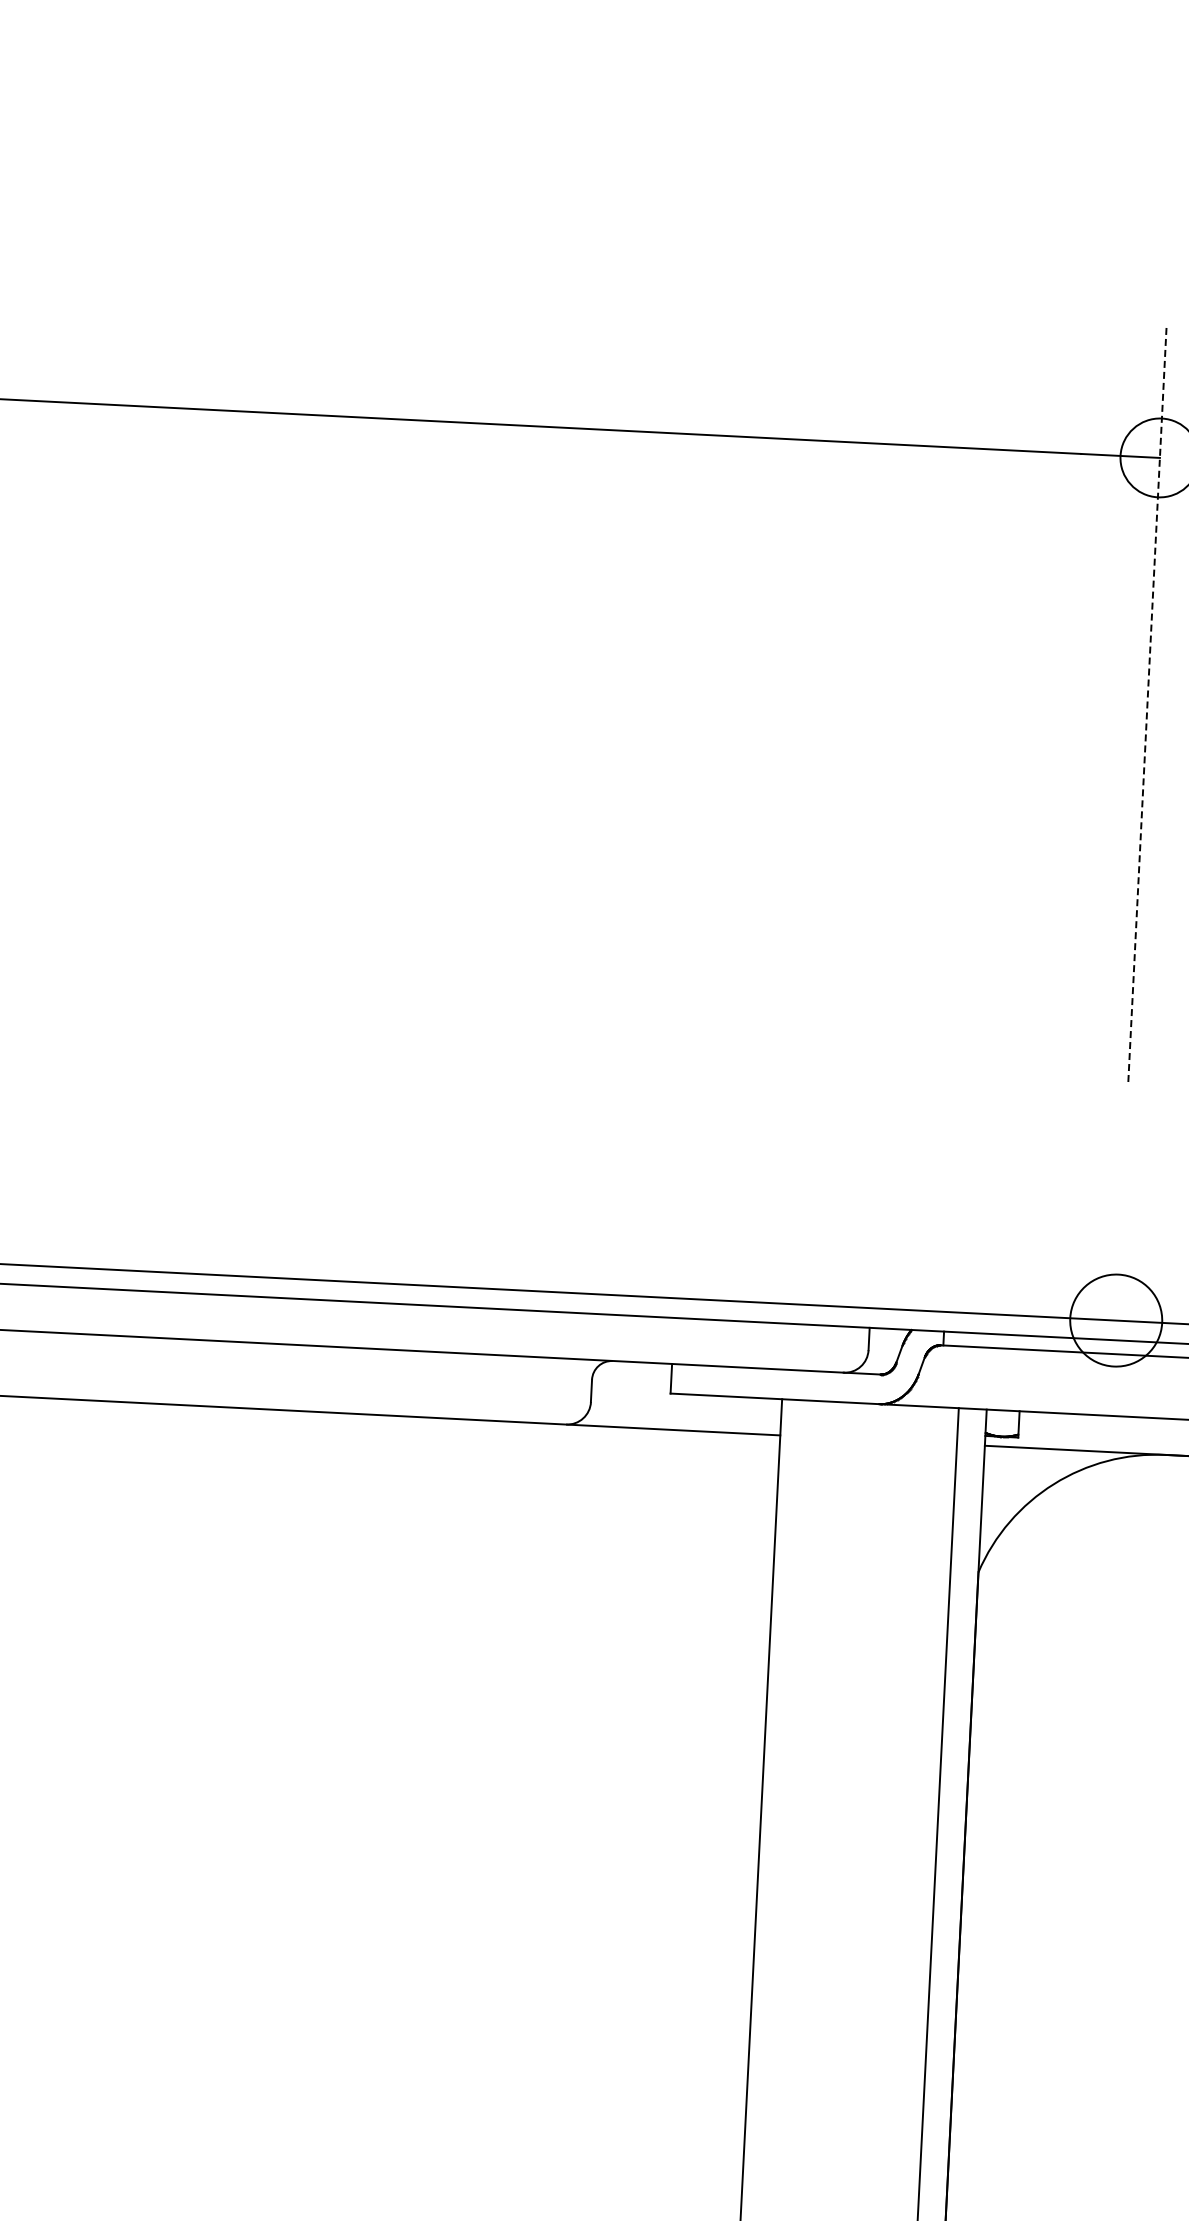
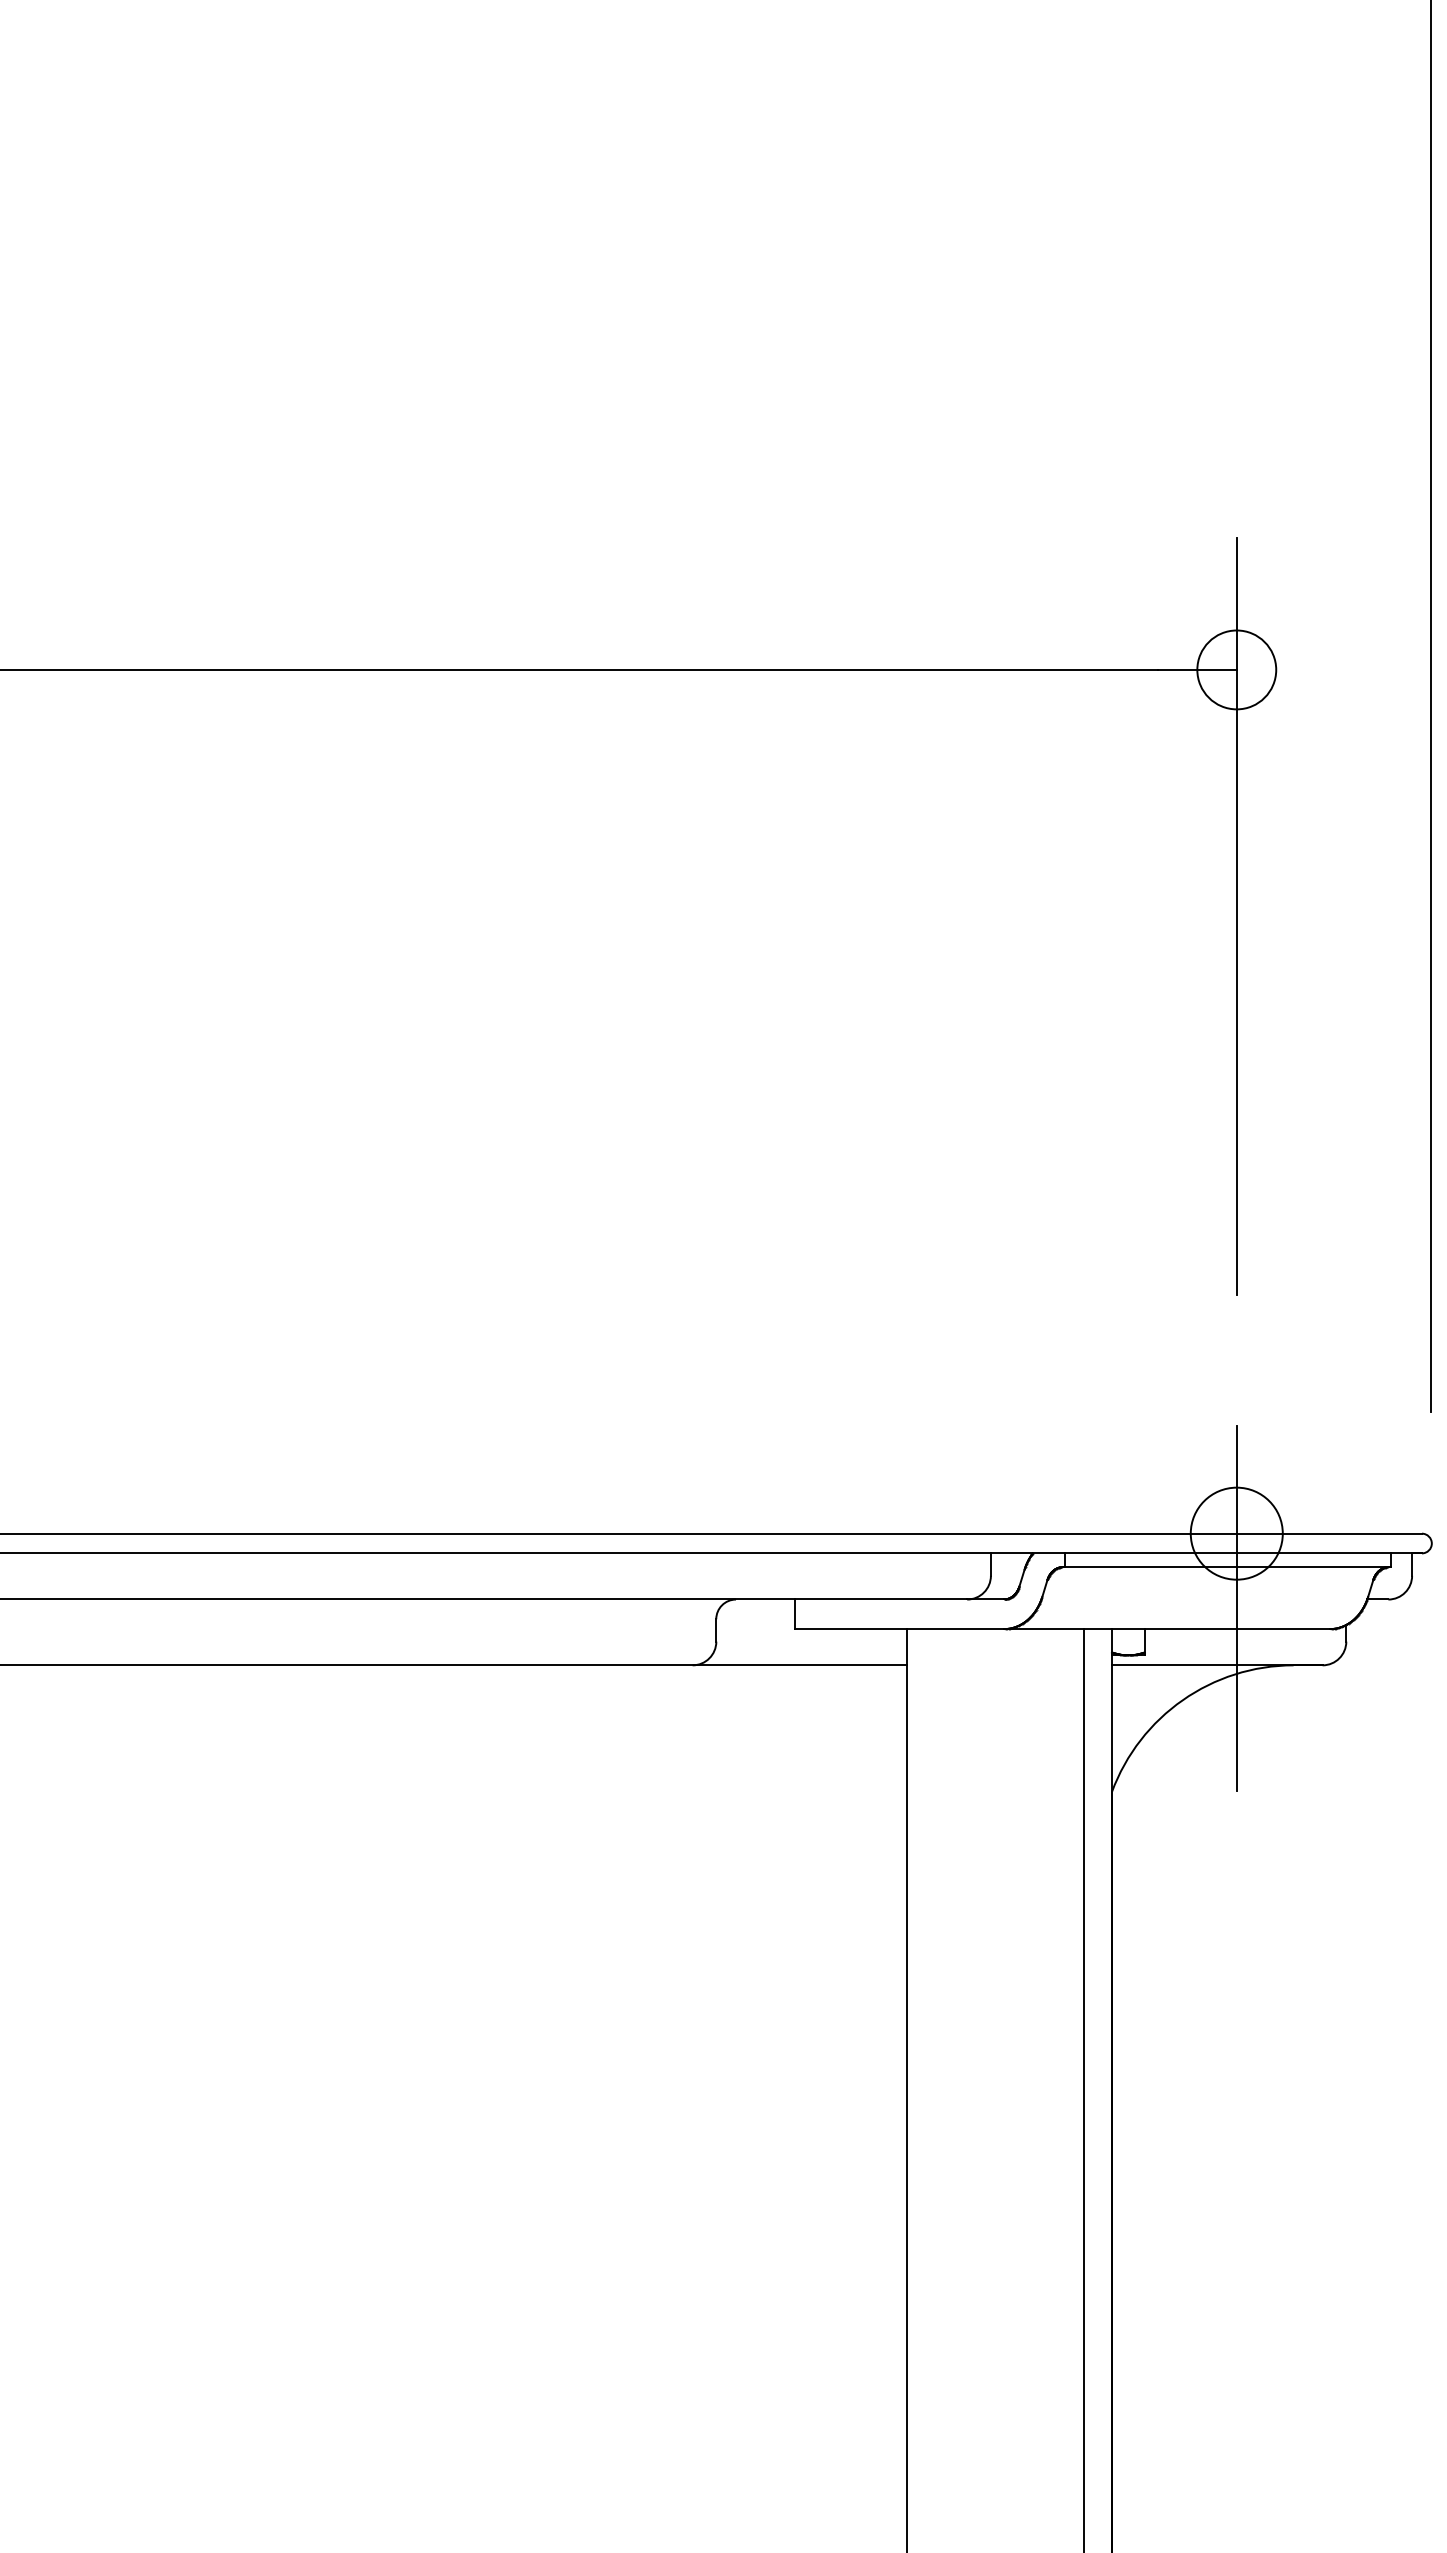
line: (1147, 704) -> (1236, 916), dashed -> solid
line: (1112, 1395) -> (1236, 1608), added

